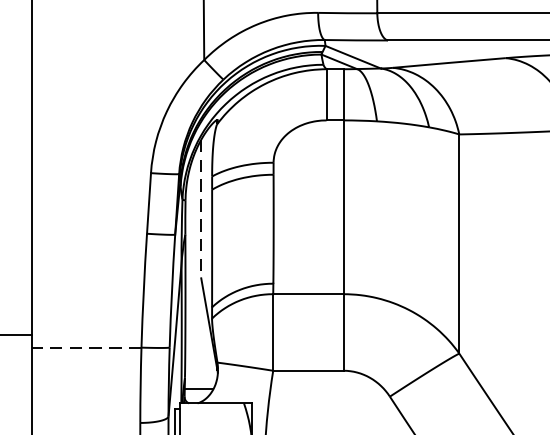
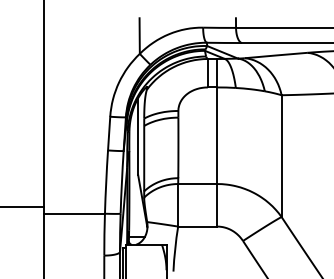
line: (201, 208) -> (138, 136), dashed -> solid
line: (84, 347) -> (73, 213), dashed -> solid

